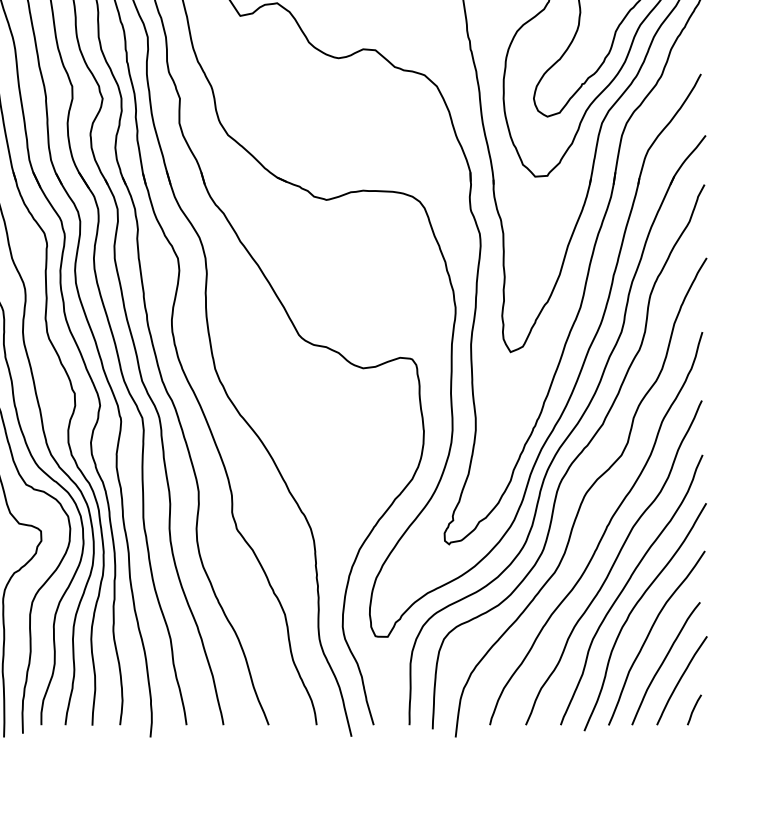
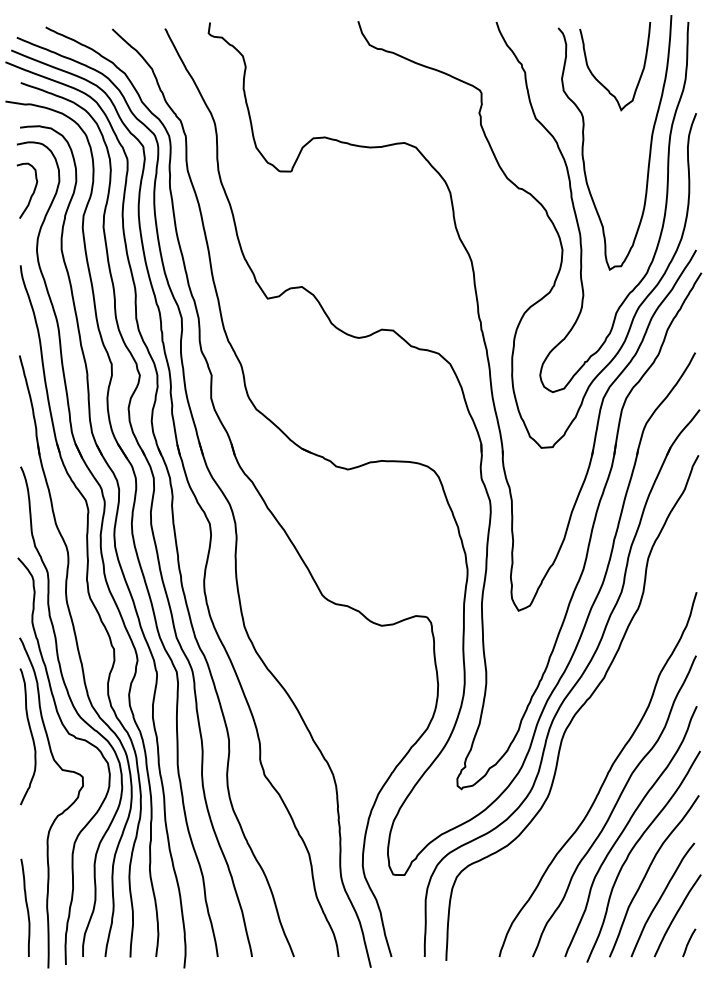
curve: (582, 497) -> (585, 745), removed

